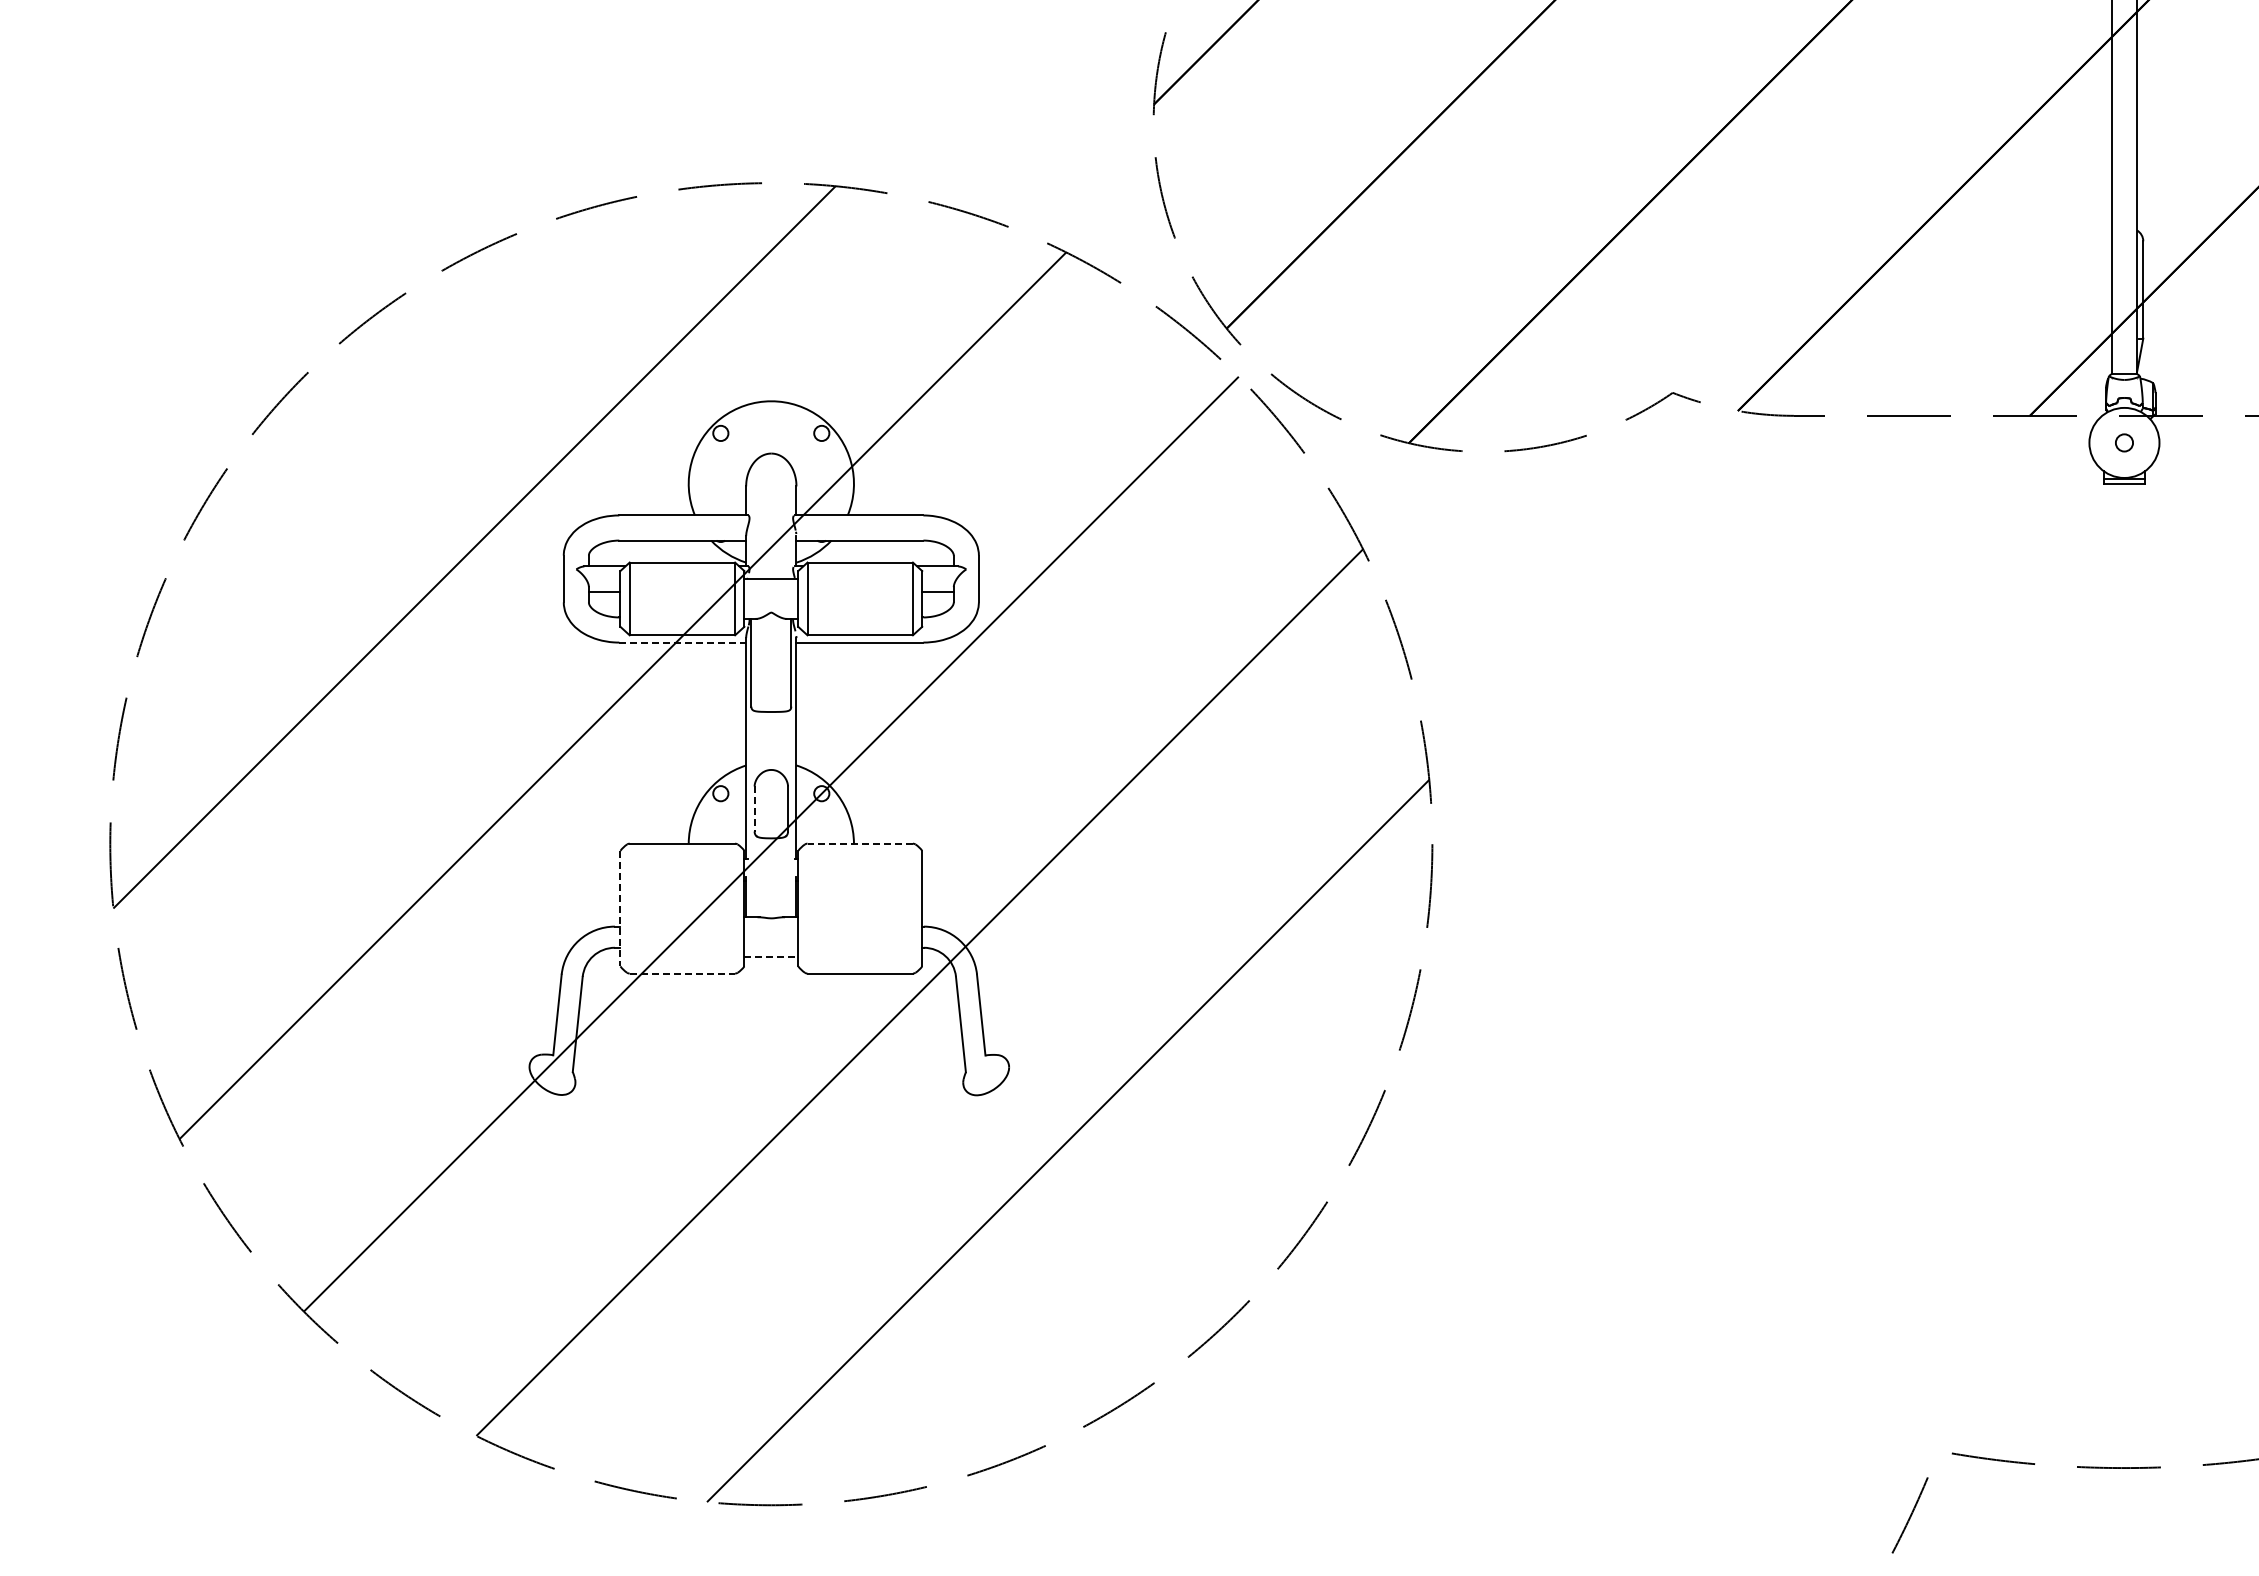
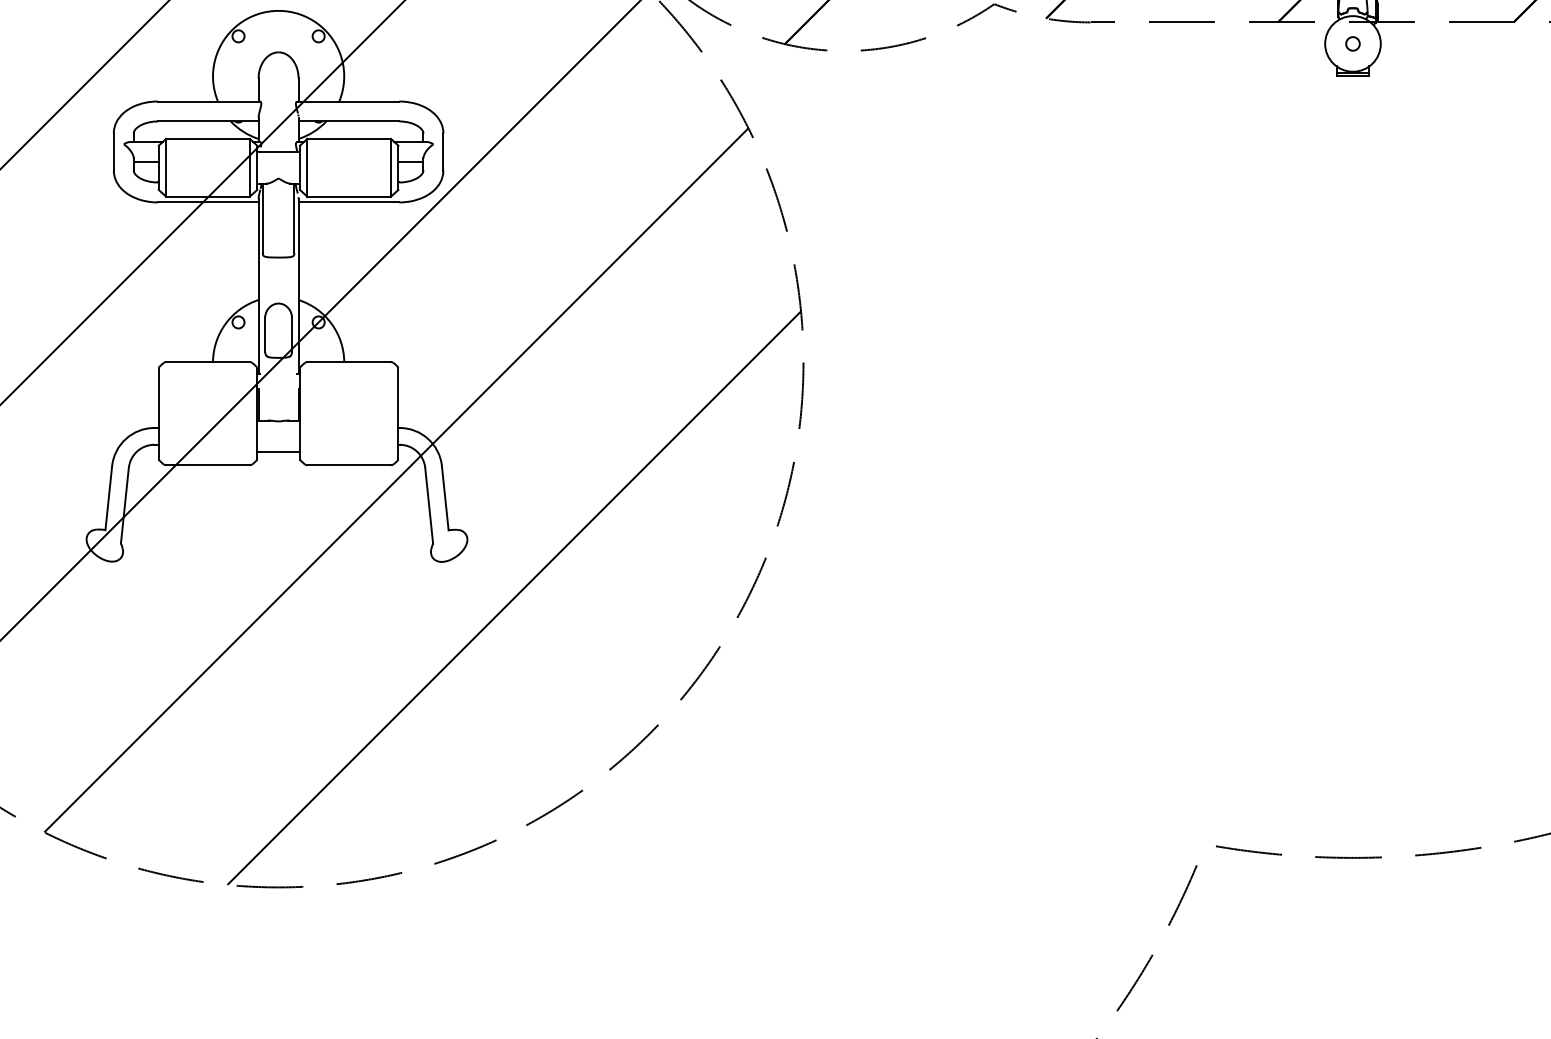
line: (683, 642) -> (208, 202), dashed -> solid
line: (754, 809) -> (265, 334), dashed -> solid
line: (860, 843) -> (349, 361), dashed -> solid
line: (620, 908) -> (158, 413), dashed -> solid
line: (771, 957) -> (278, 452), dashed -> solid
line: (682, 973) -> (208, 465), dashed -> solid

